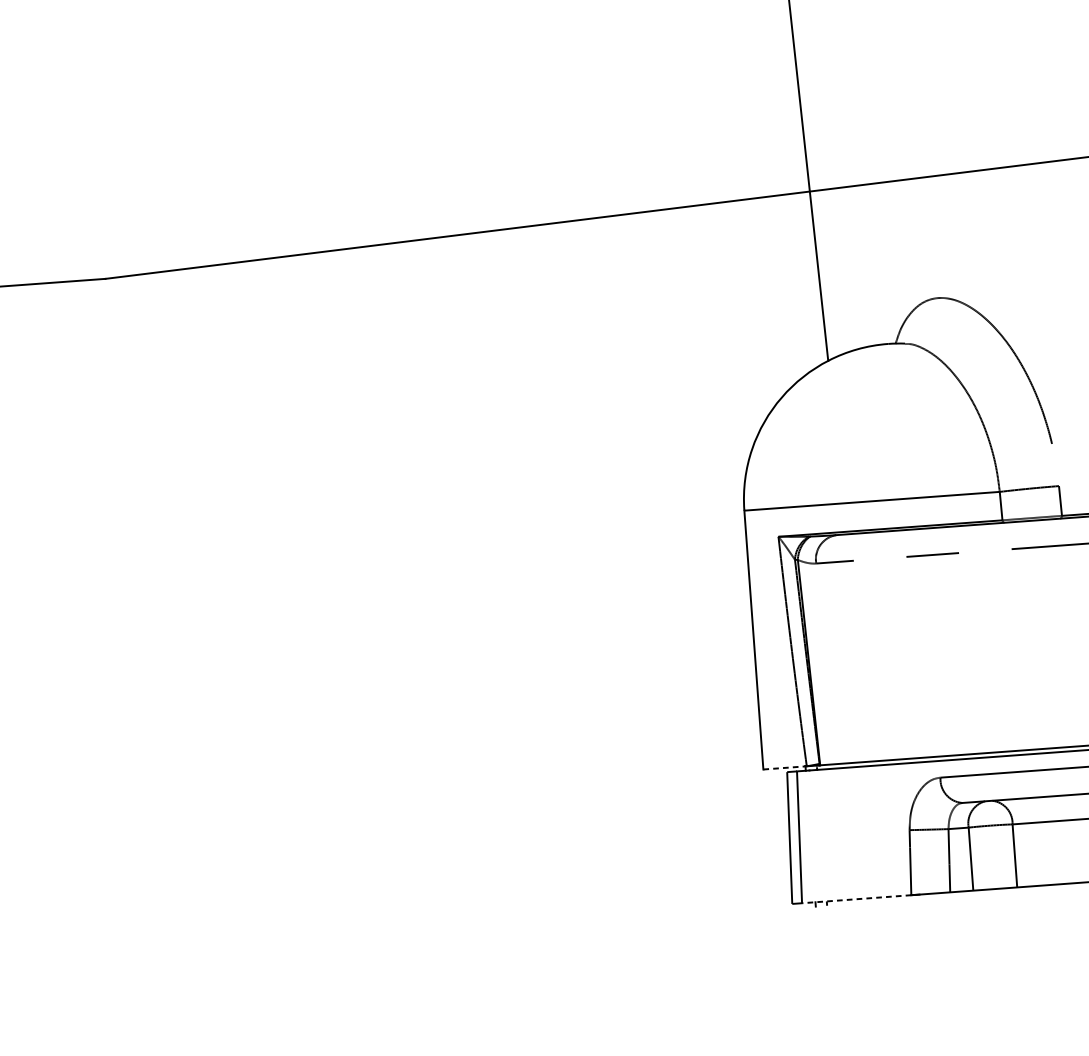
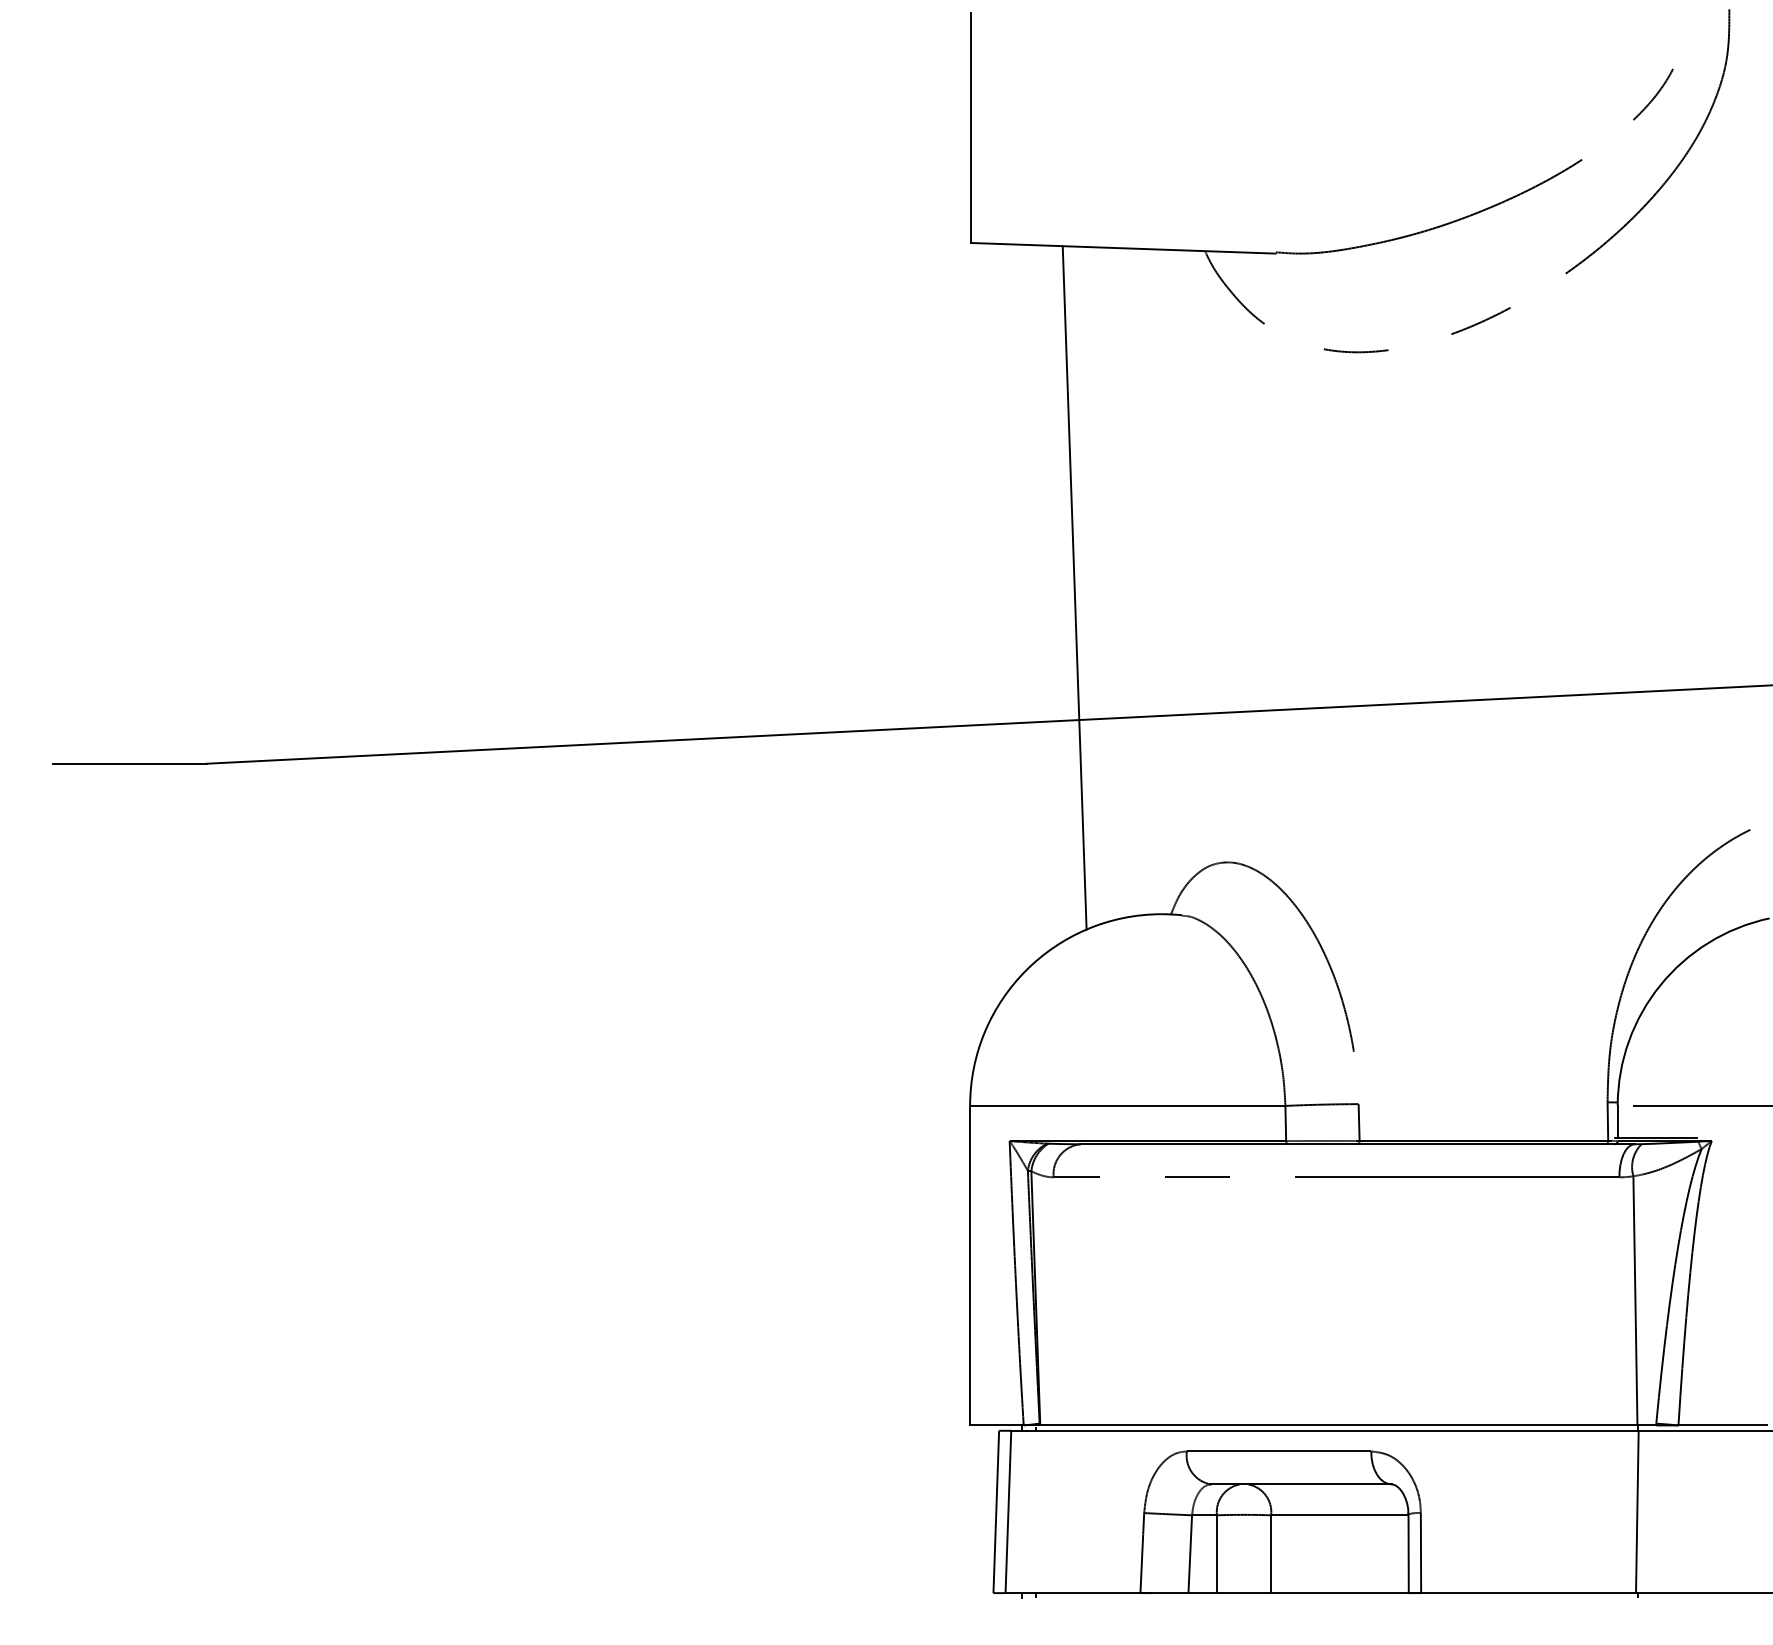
line: (784, 767) -> (996, 1425), dashed -> solid
line: (856, 899) -> (1072, 1593), dashed -> solid

